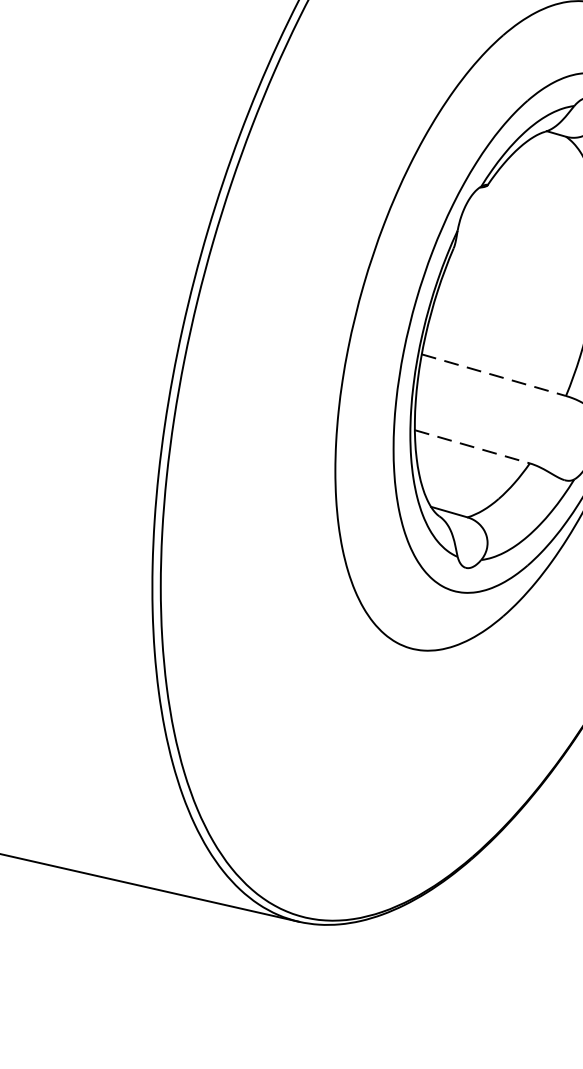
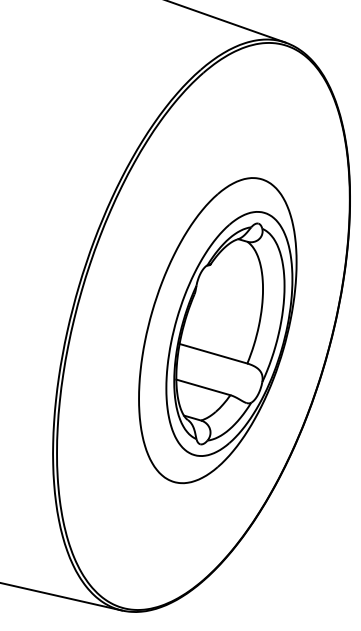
line: (493, 374) -> (213, 353), dashed -> solid
line: (472, 446) -> (203, 387), dashed -> solid

